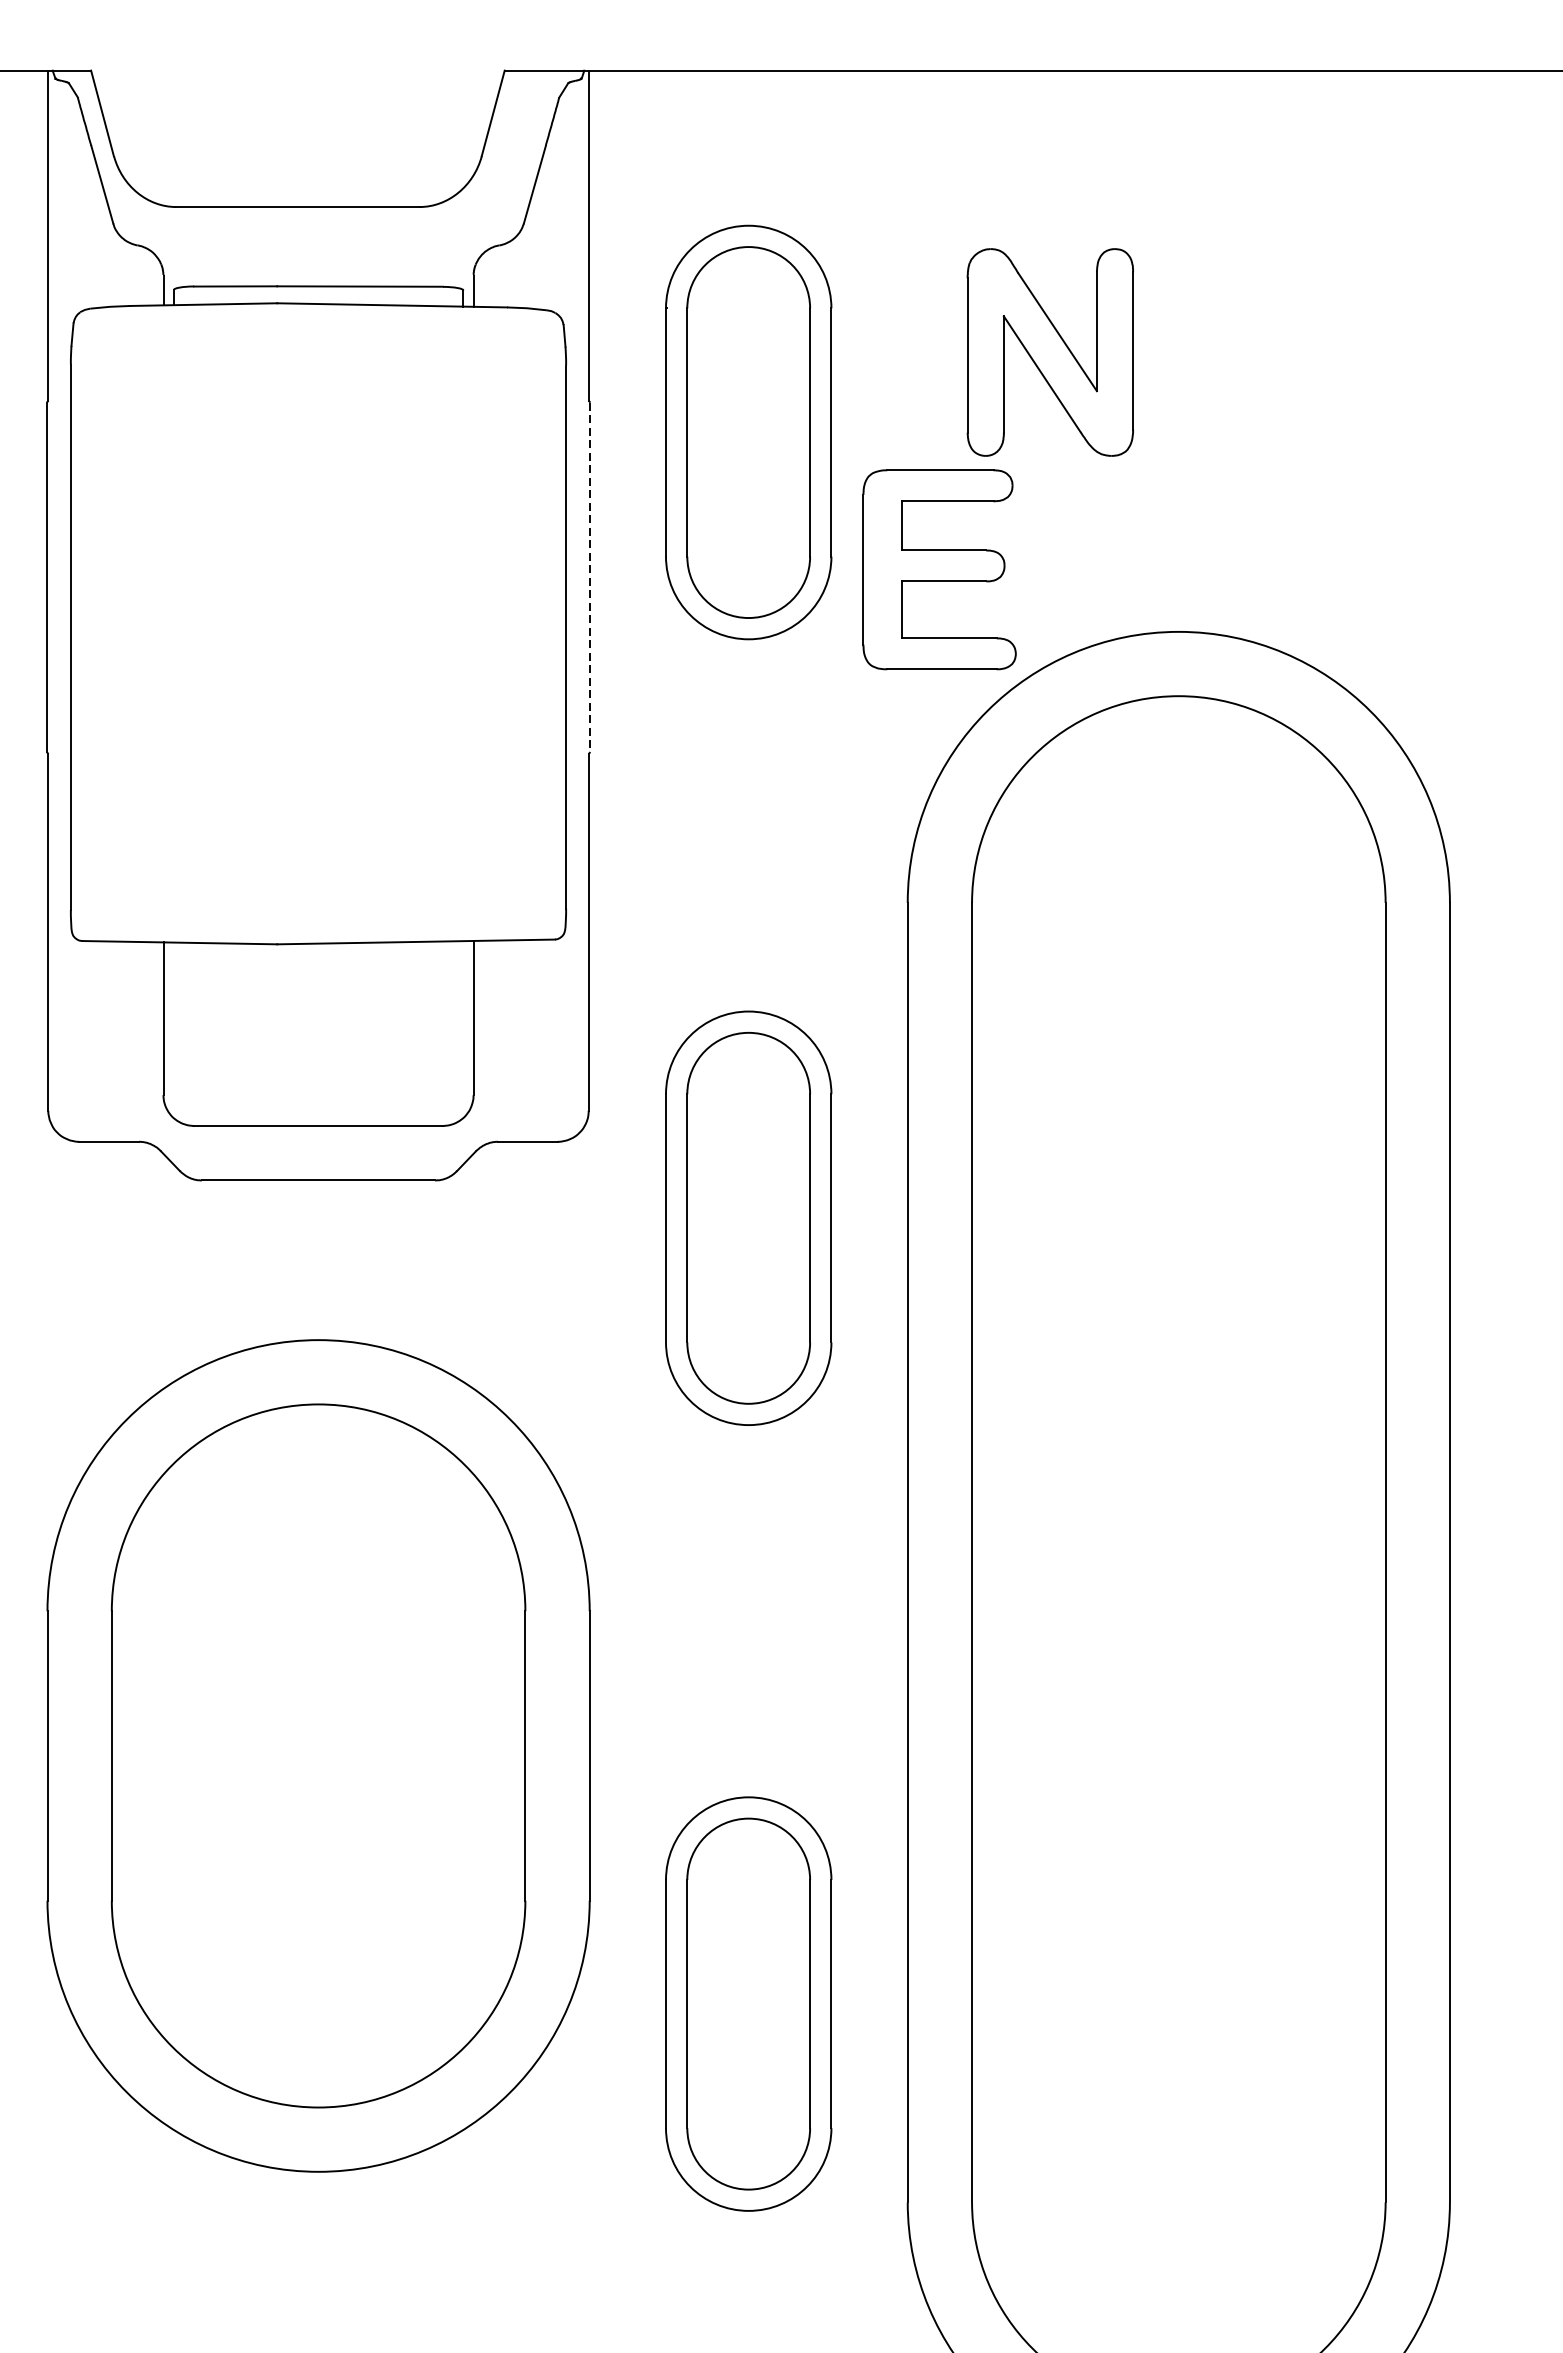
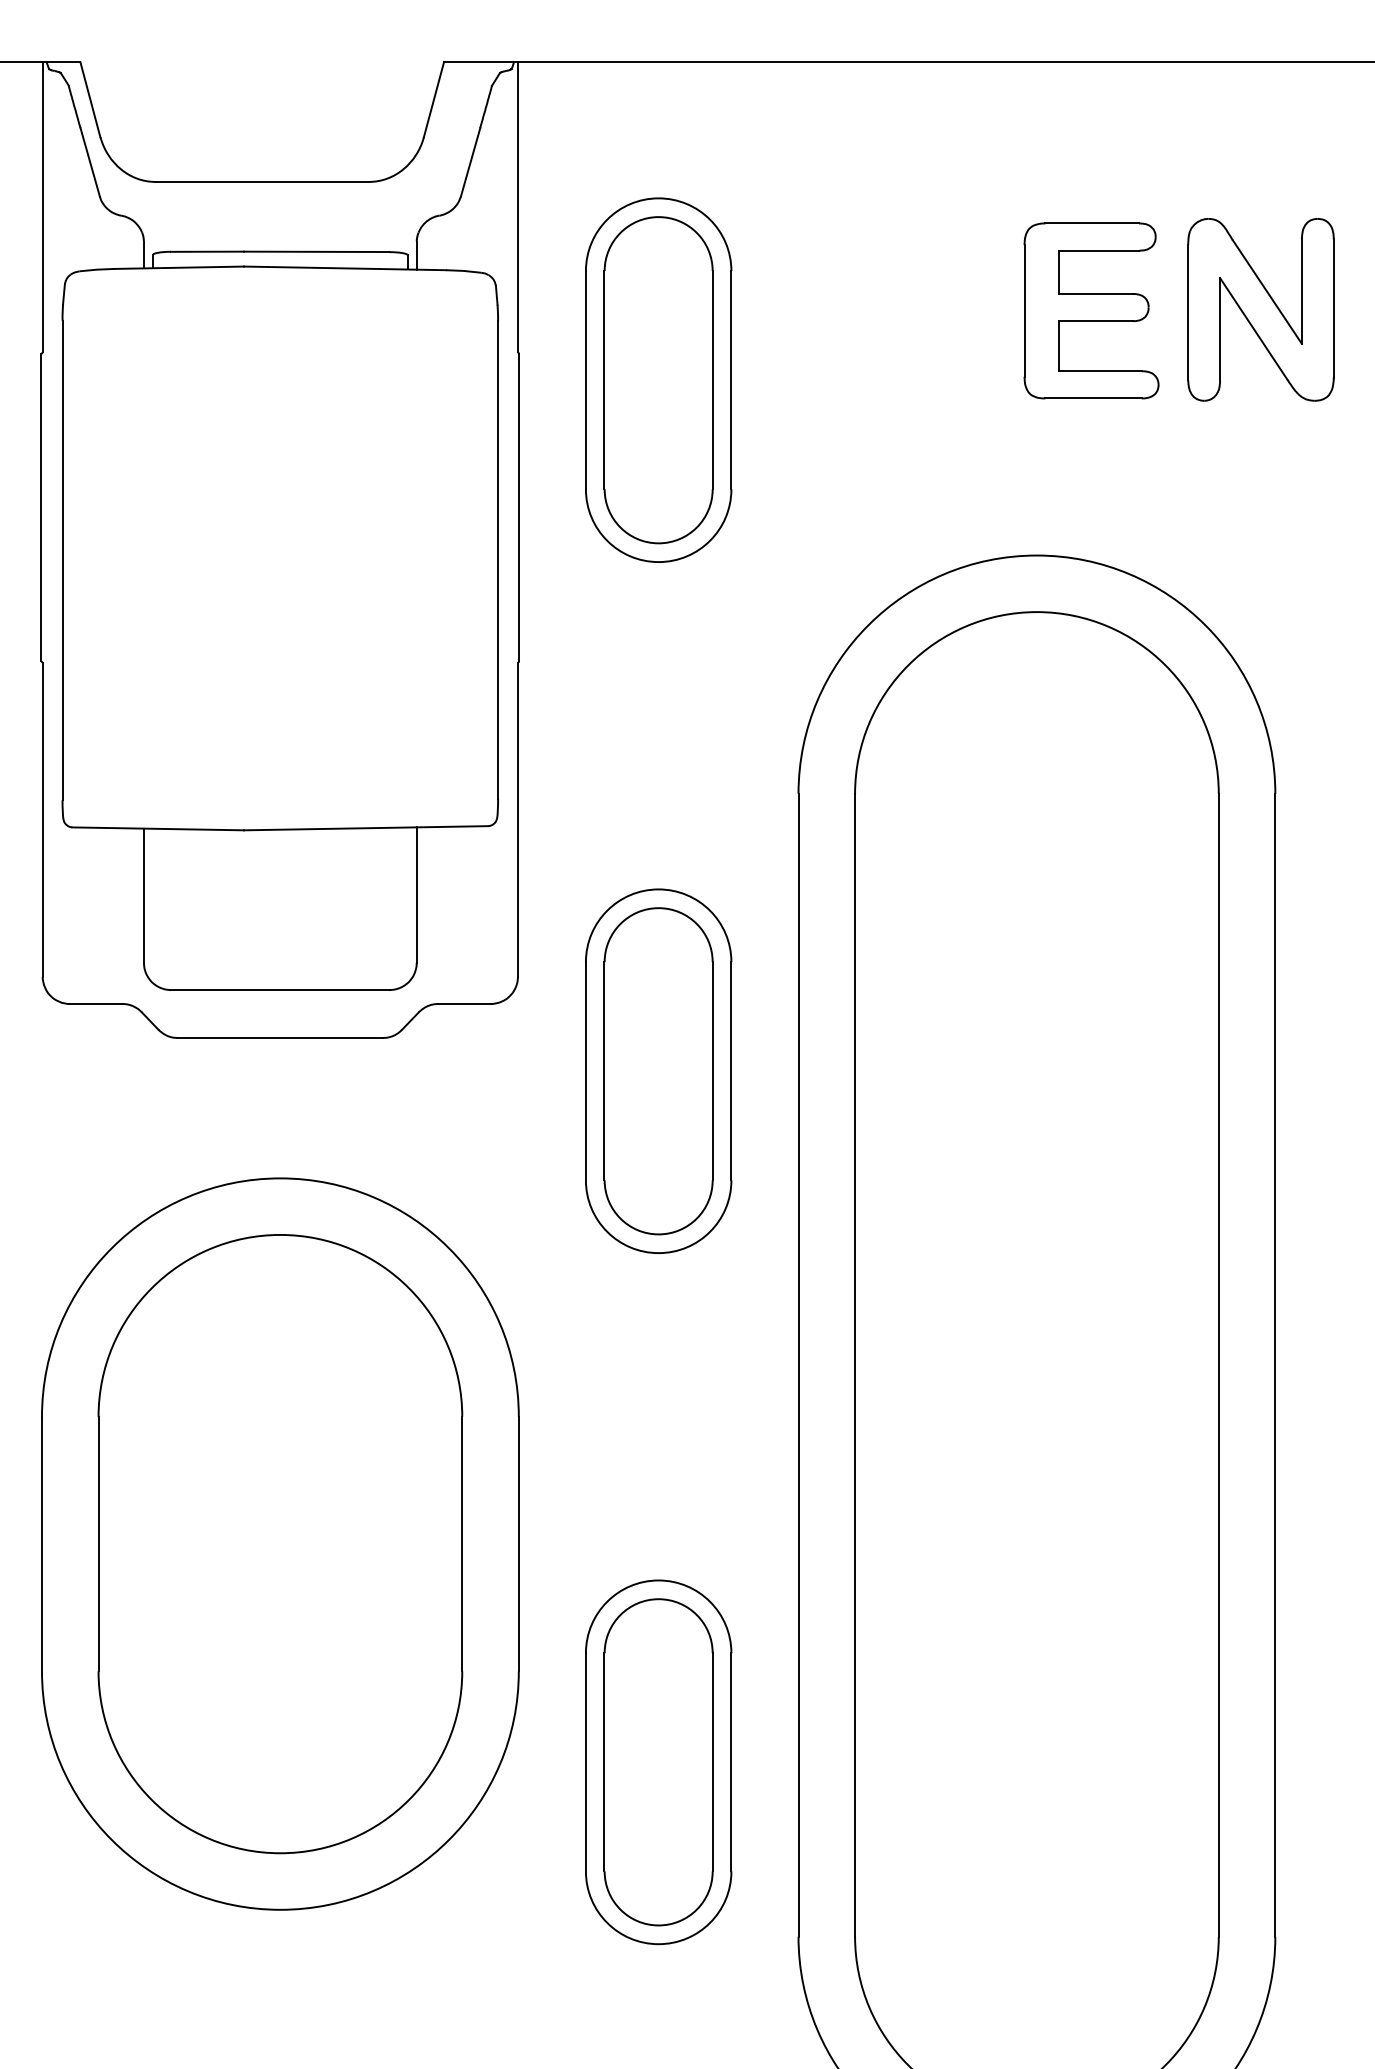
part: (1049, 352) -> (1260, 309), moved
part: (939, 569) -> (1091, 310), moved
line: (590, 577) -> (519, 507), dashed -> solid

